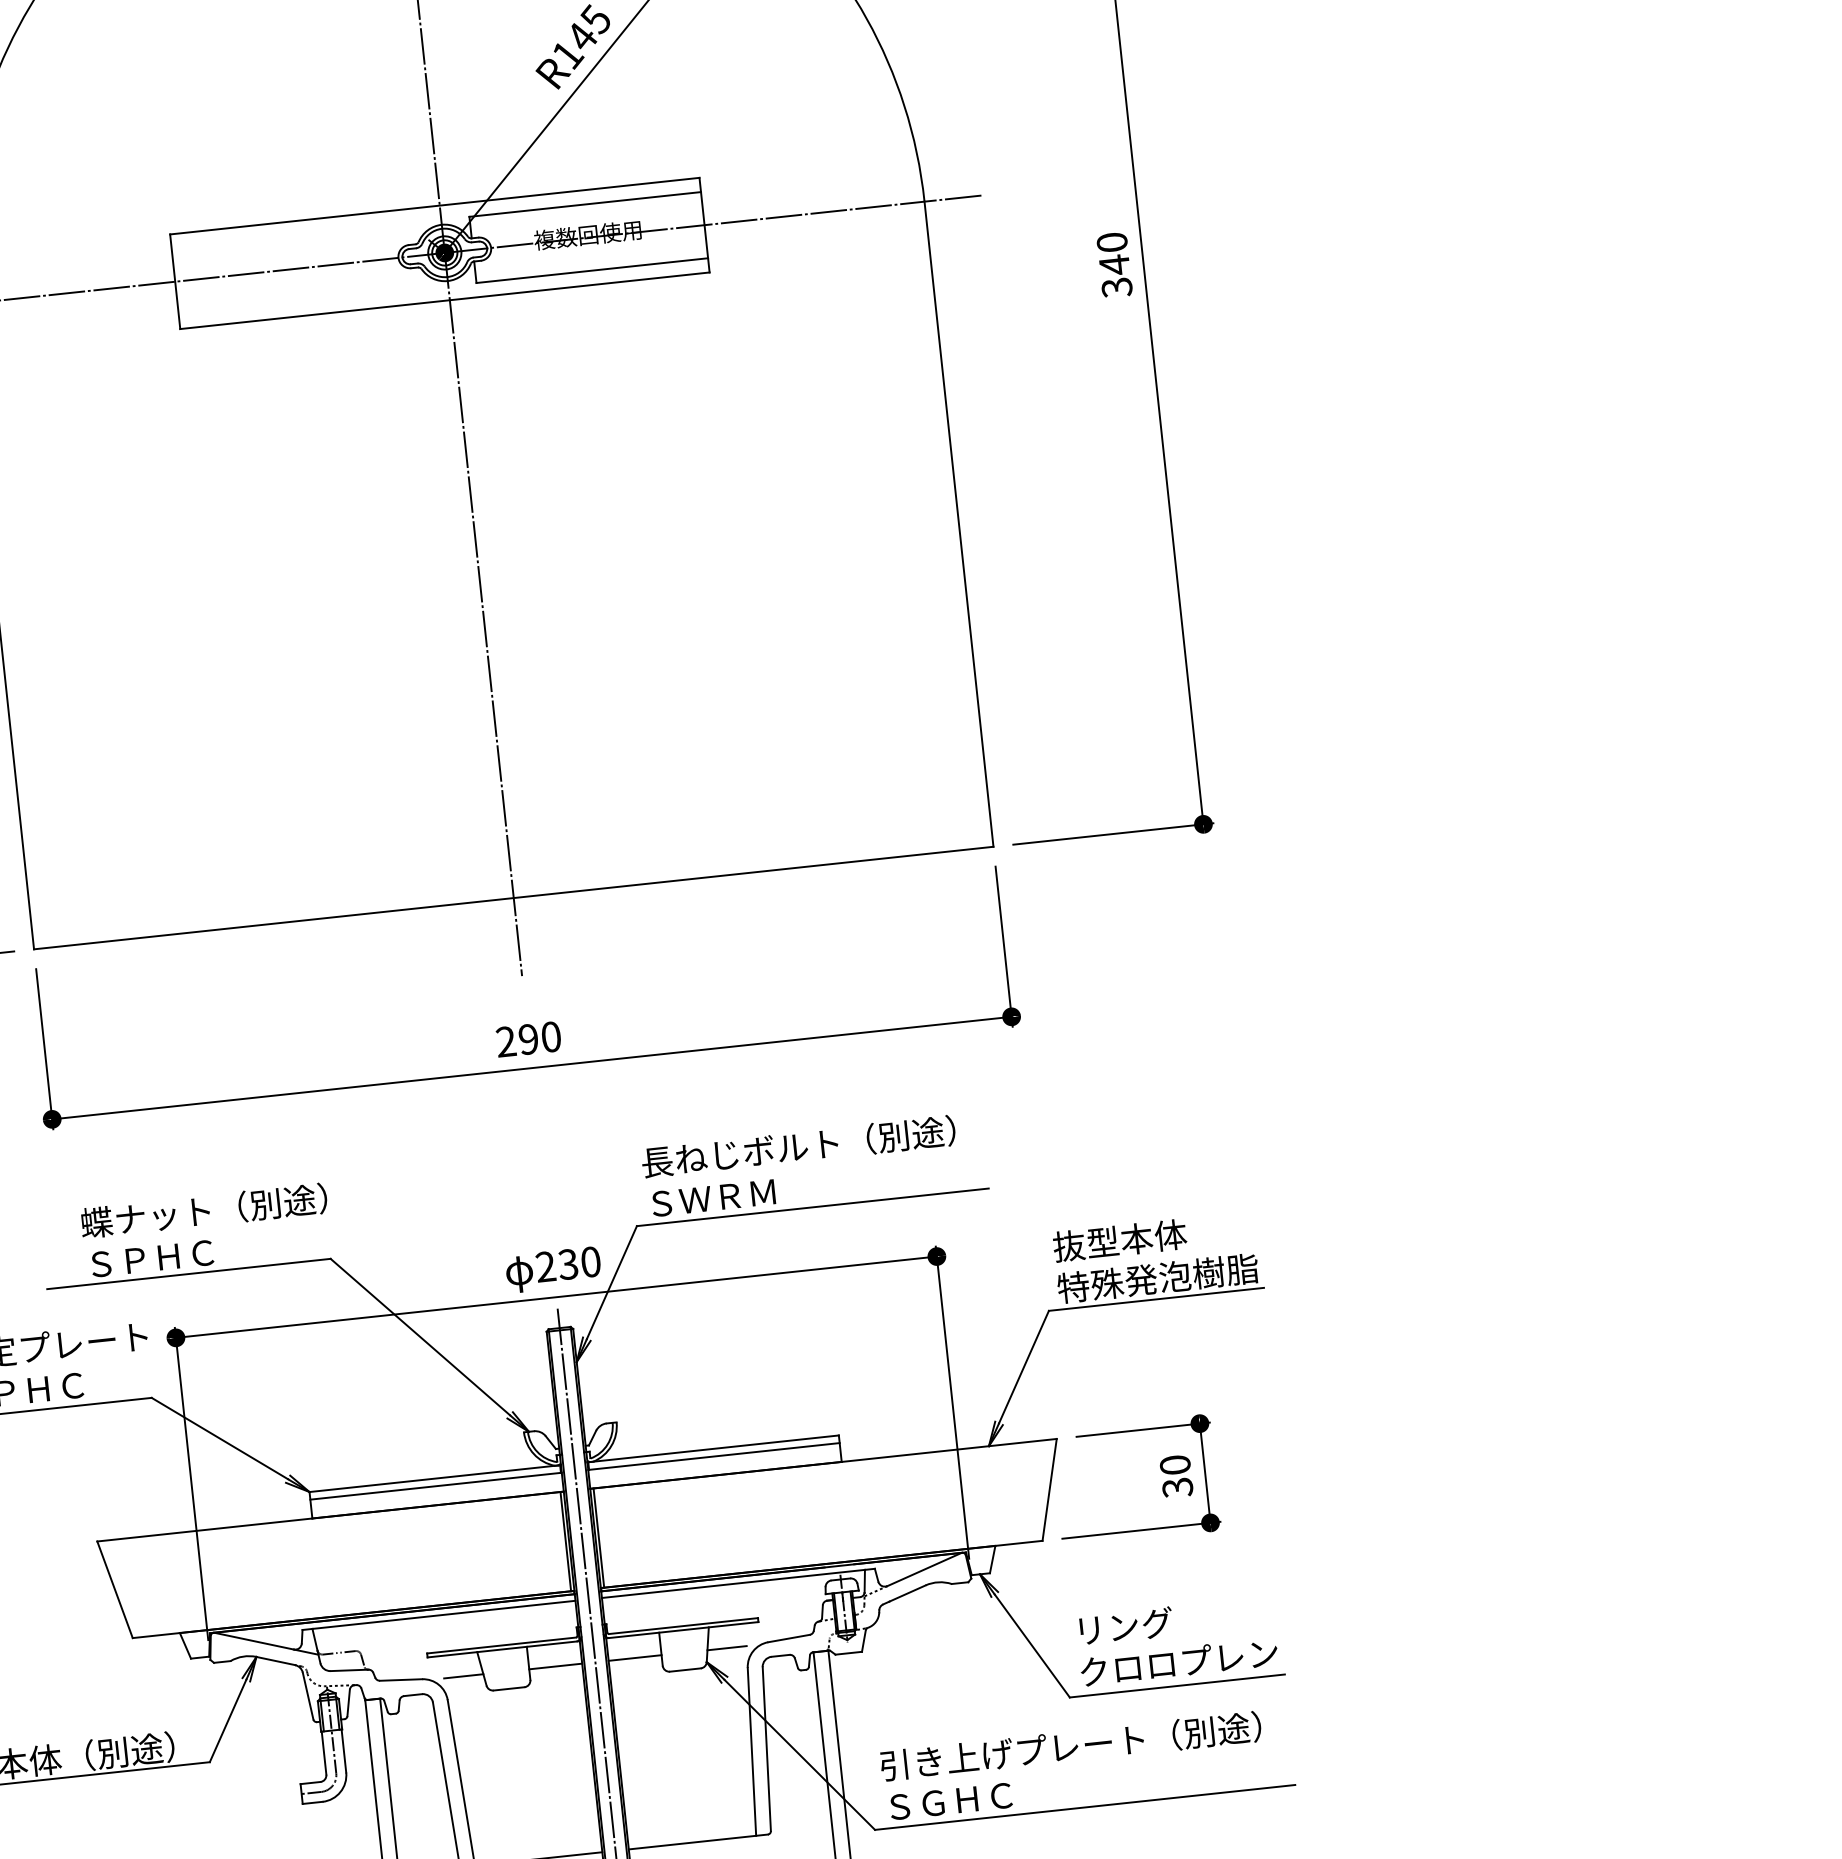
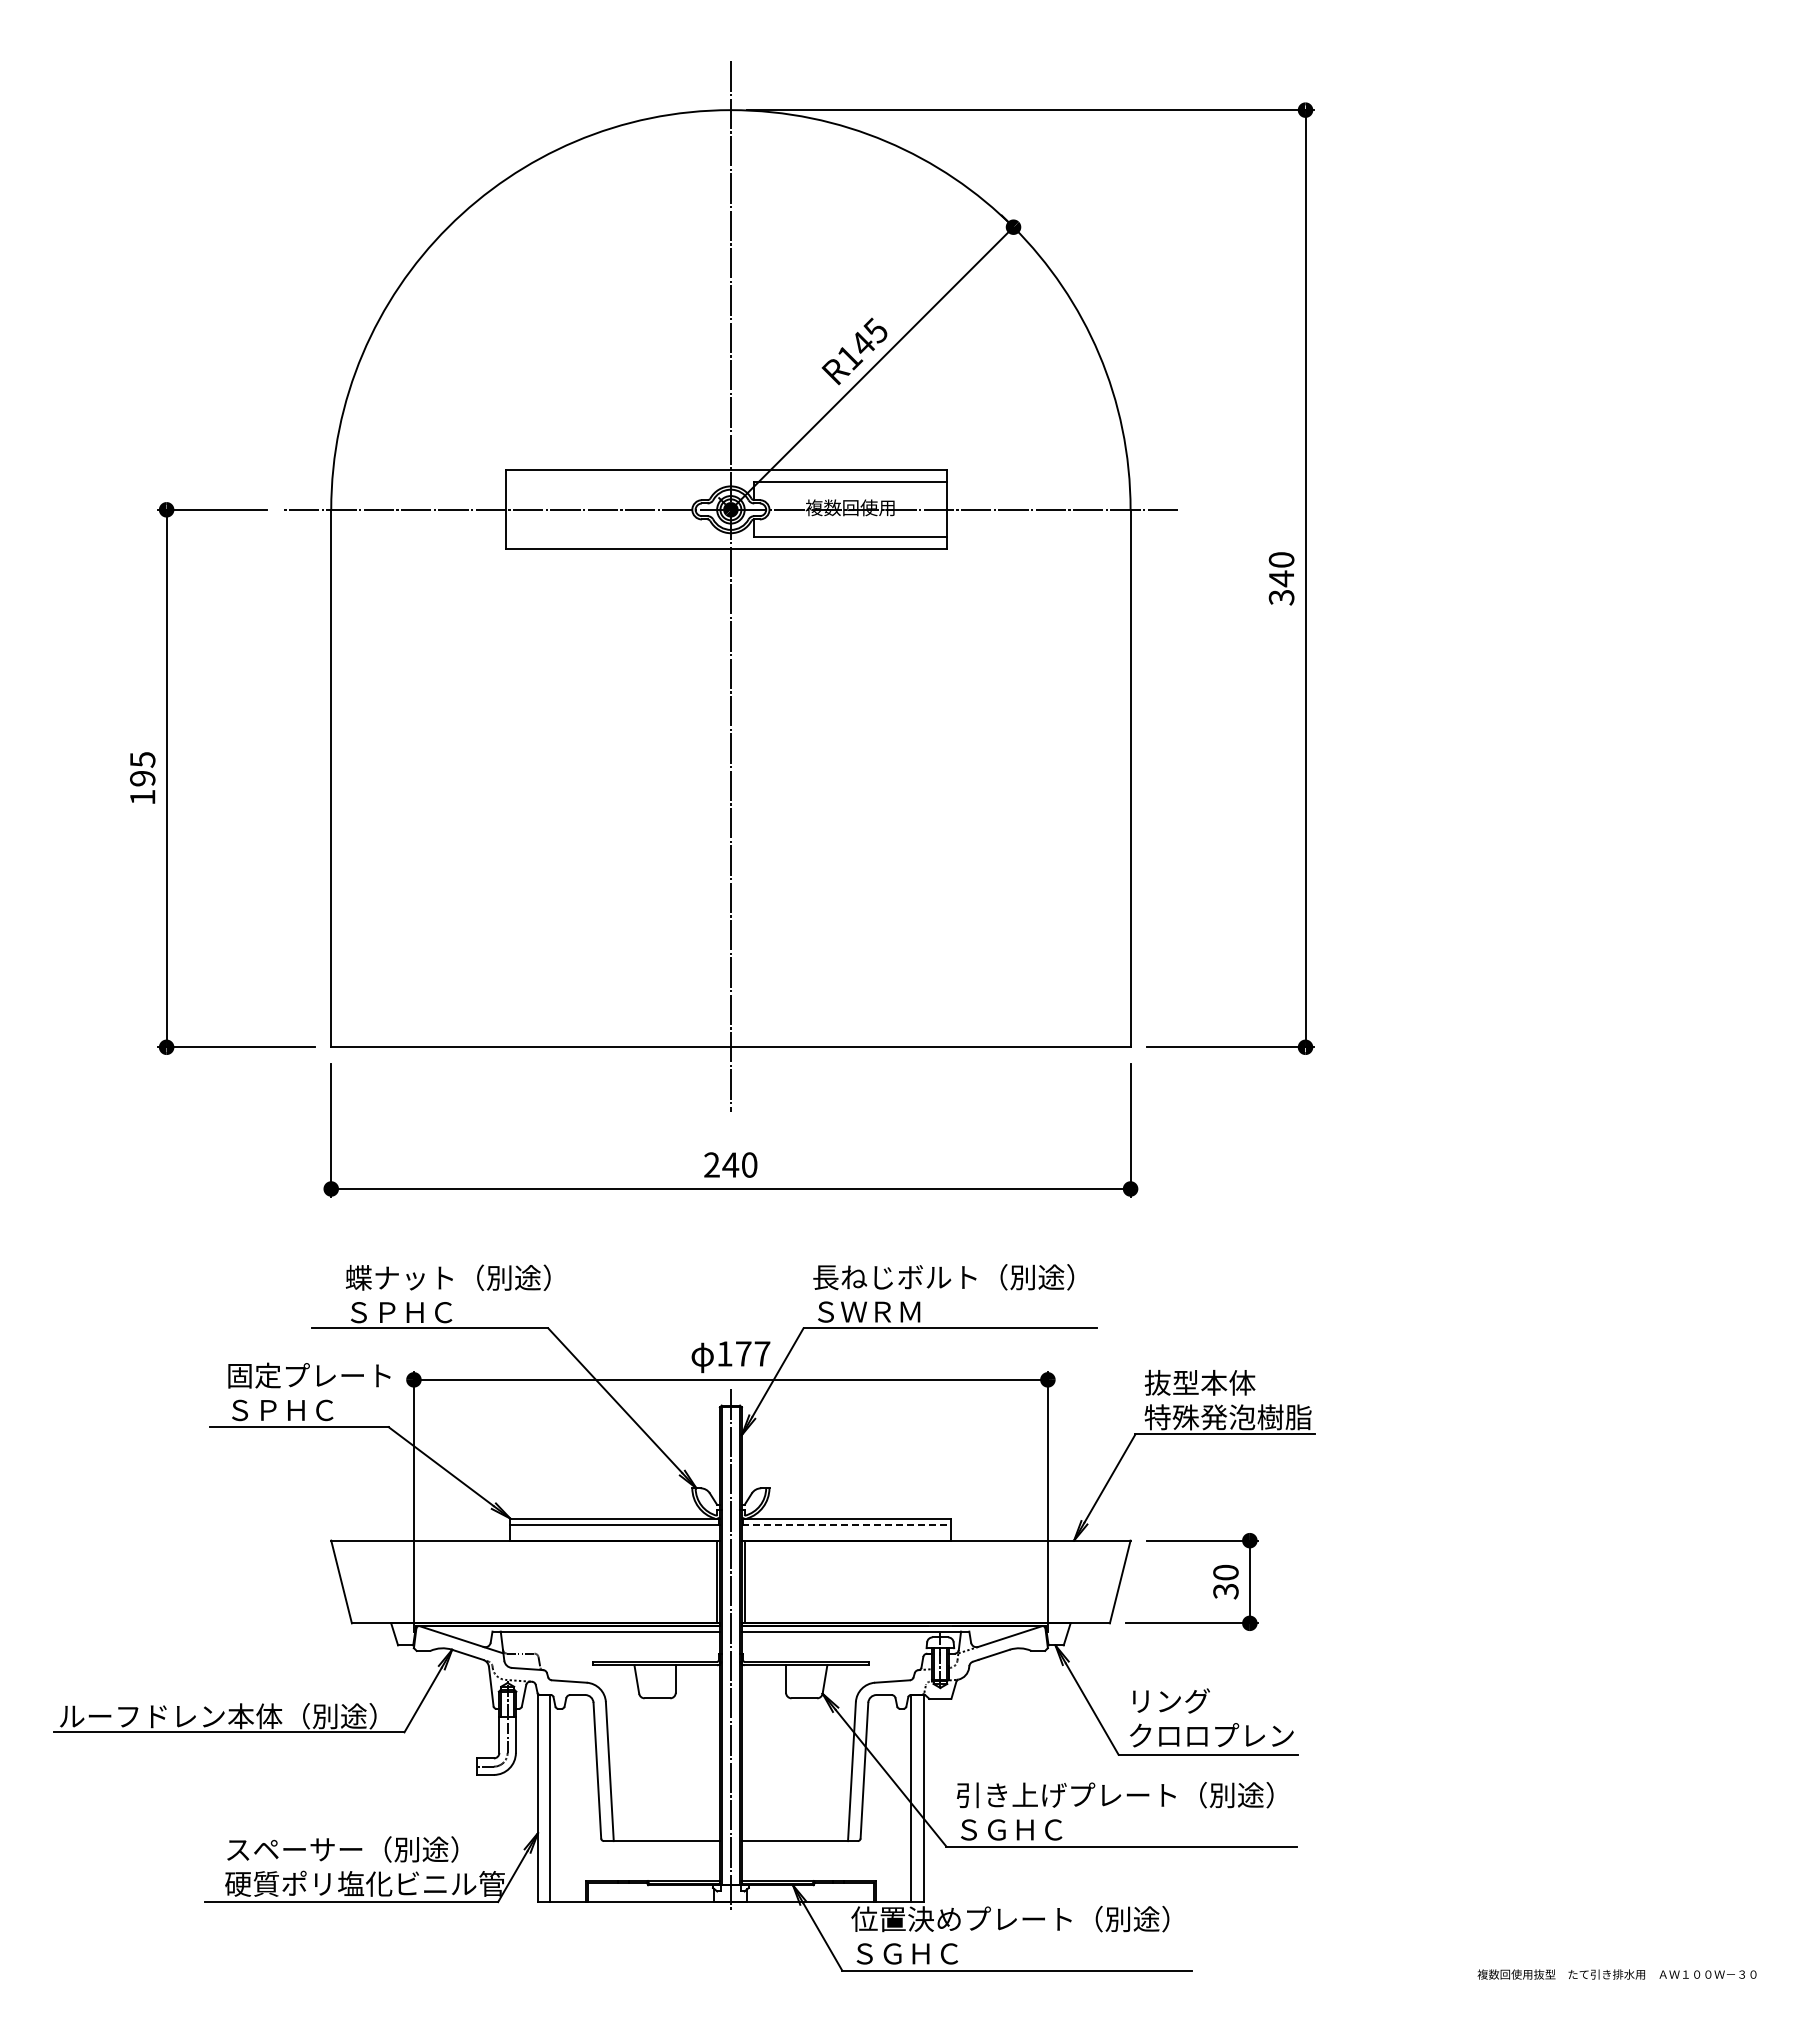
text: (528, 1038) -> (730, 1164), 290 -> 240
text: (568, 1263) -> (743, 1353), 230 -> 177
line: (713, 1455) -> (846, 1524), solid -> dashed
line: (726, 1647) -> (840, 1683), removed
line: (634, 1657) -> (763, 1683), removed
line: (555, 1665) -> (697, 1683), removed
line: (462, 1675) -> (620, 1683), removed

